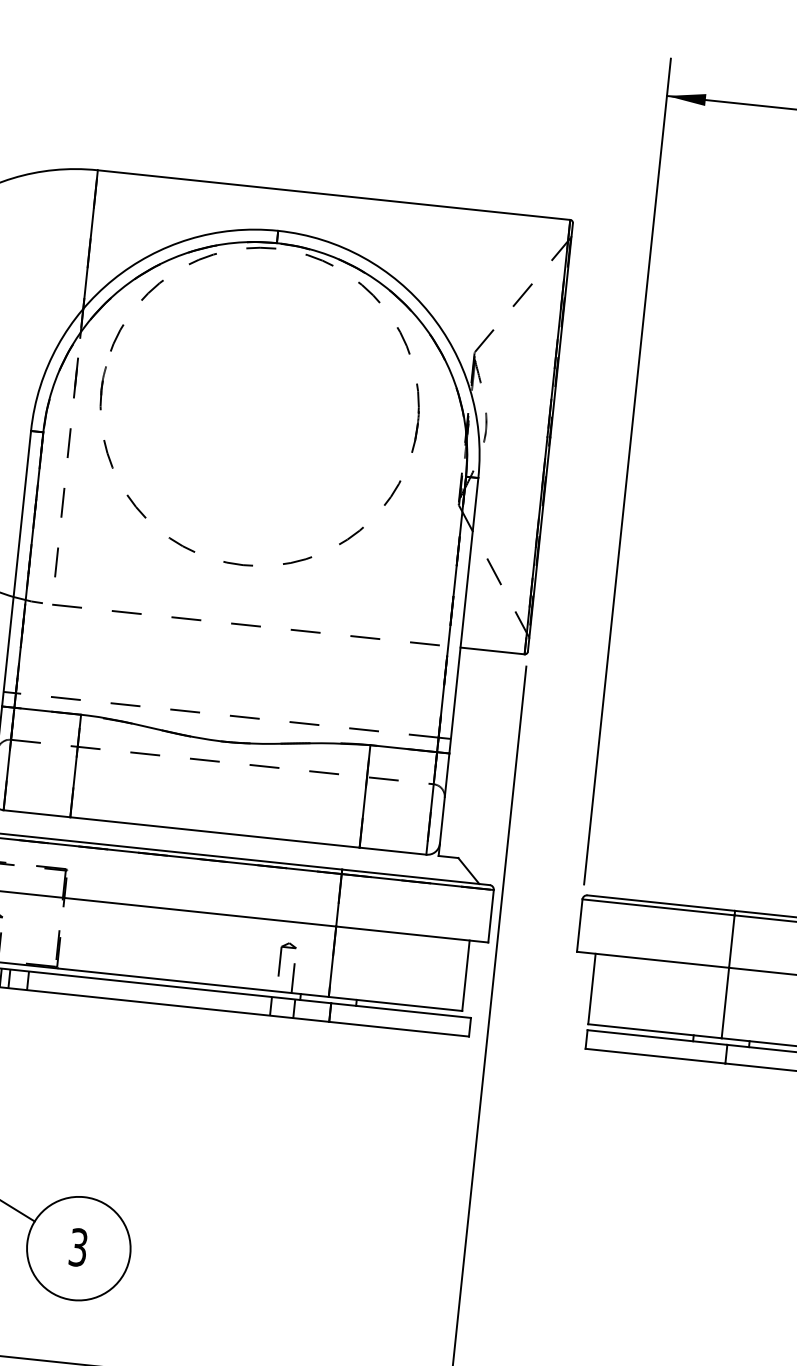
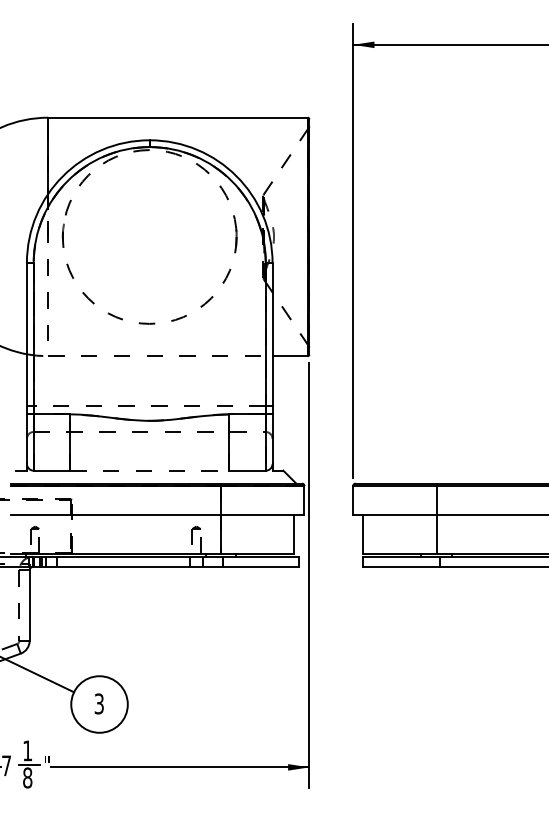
line: (216, 832) -> (150, 470), solid -> dashed

